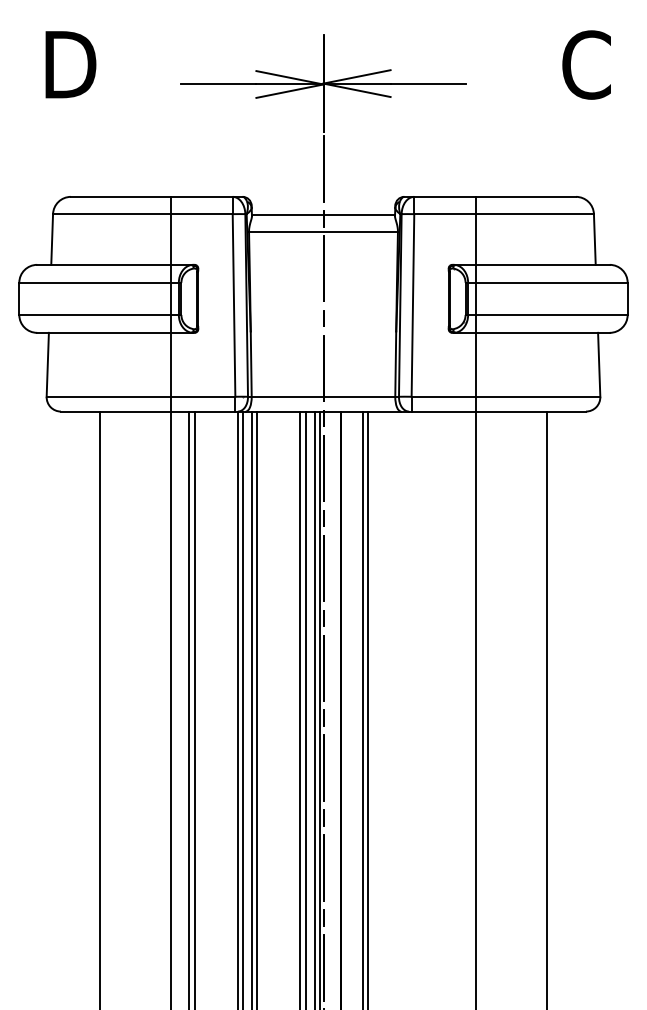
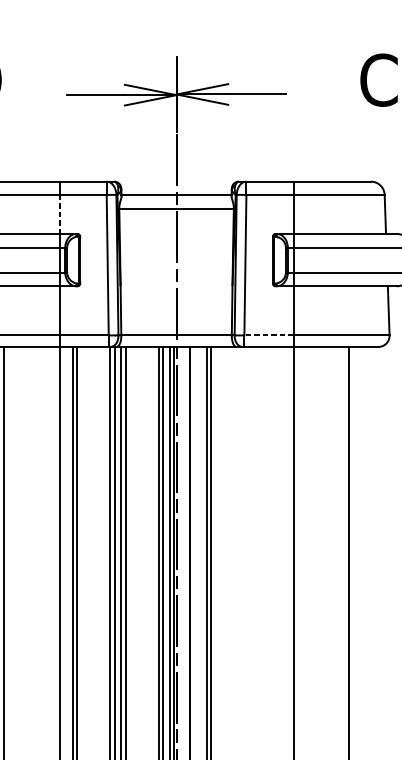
line: (171, 240) -> (59, 215), solid -> dashed
line: (443, 396) -> (268, 335), solid -> dashed

